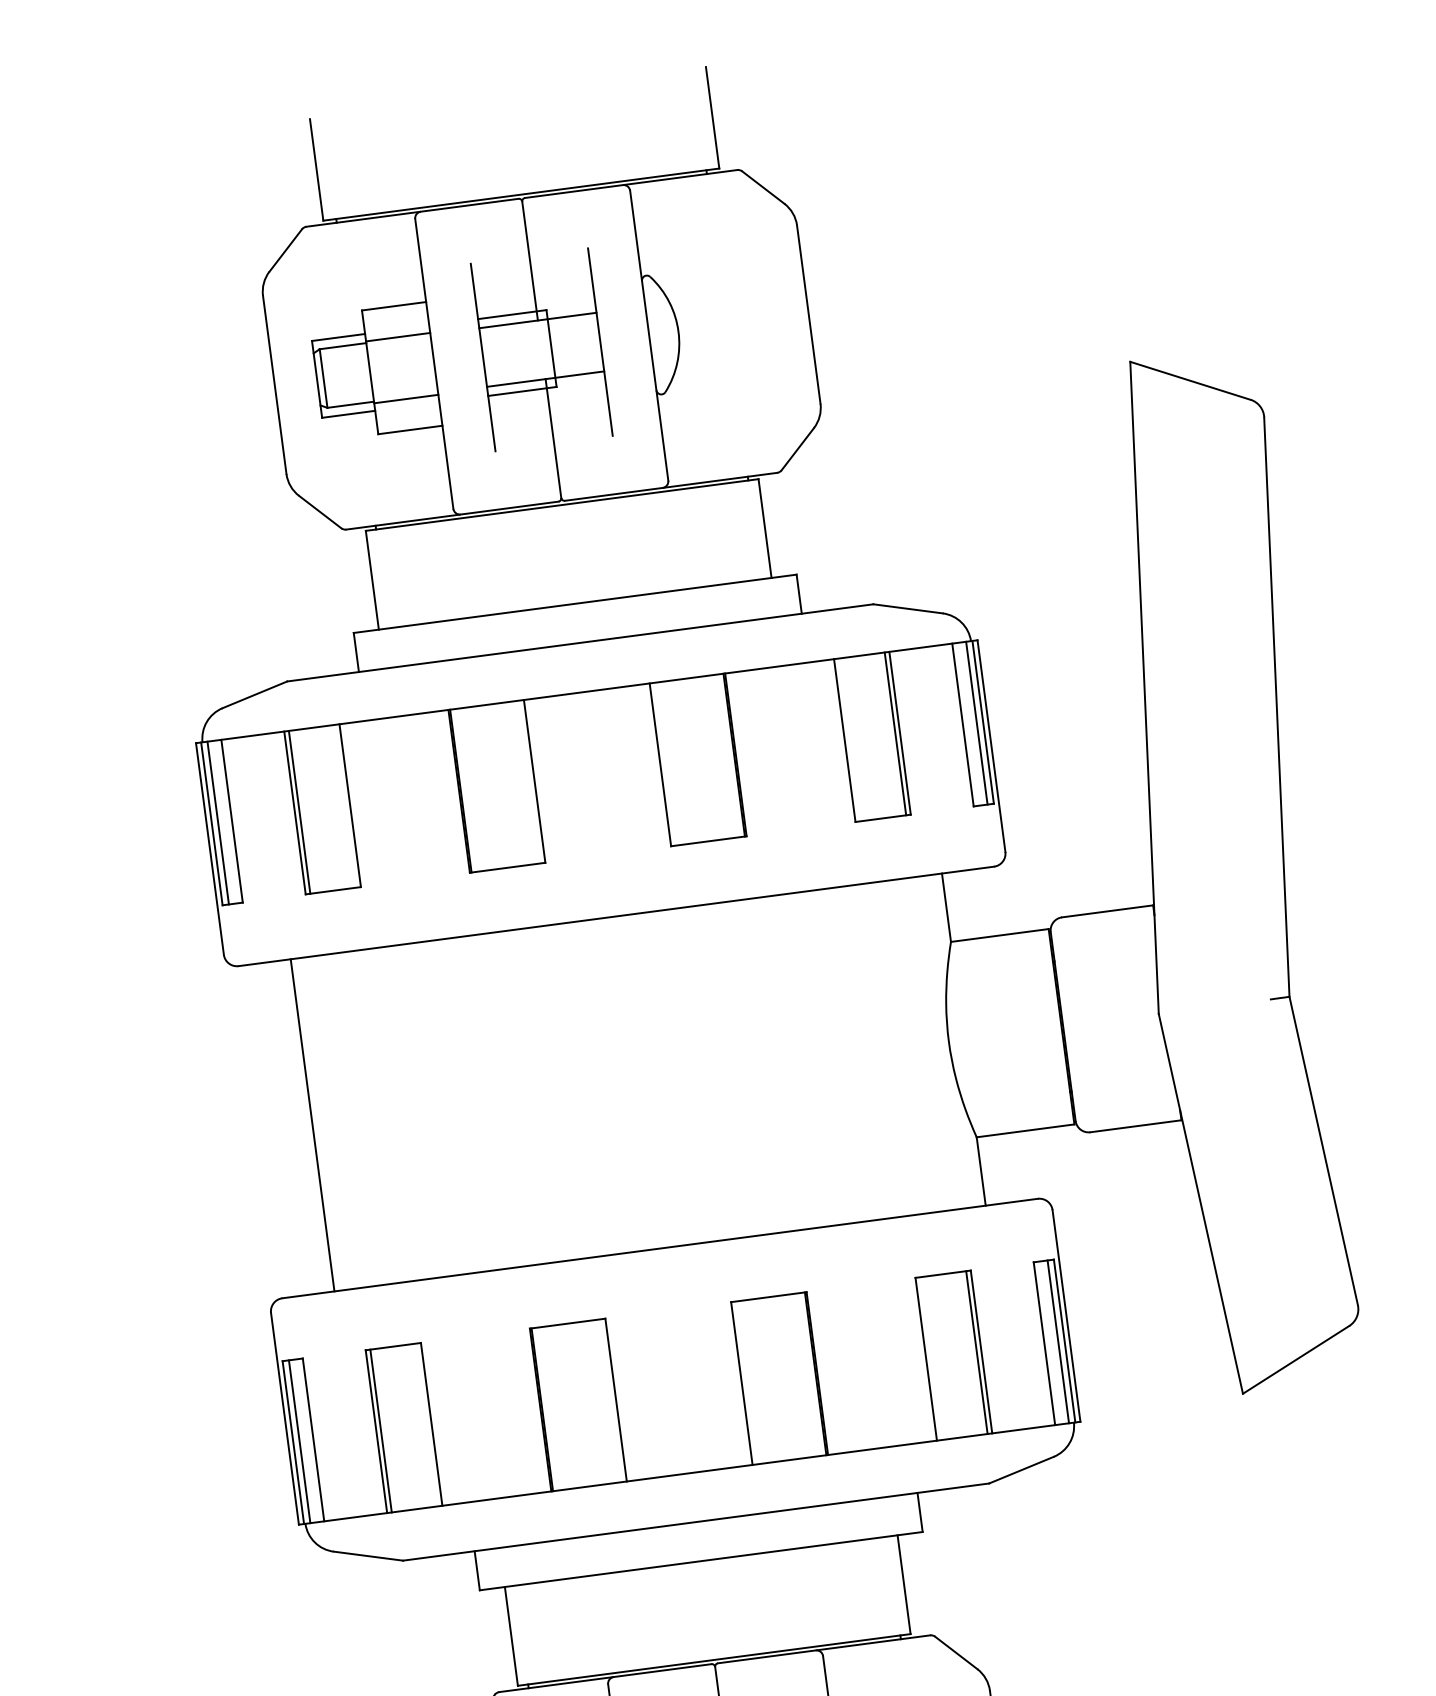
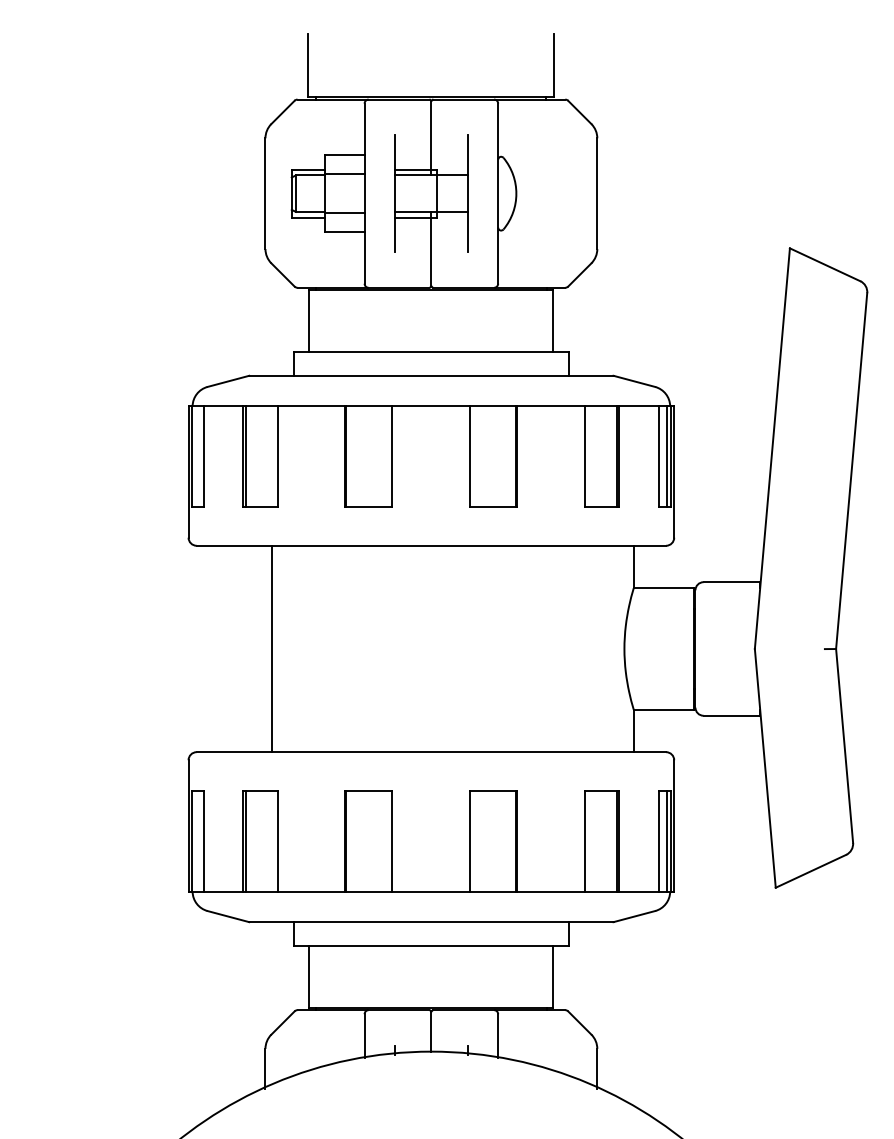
line: (217, 822) -> (195, 456), removed
line: (313, 1124) -> (272, 648), moved
line: (299, 1440) -> (195, 840), removed

